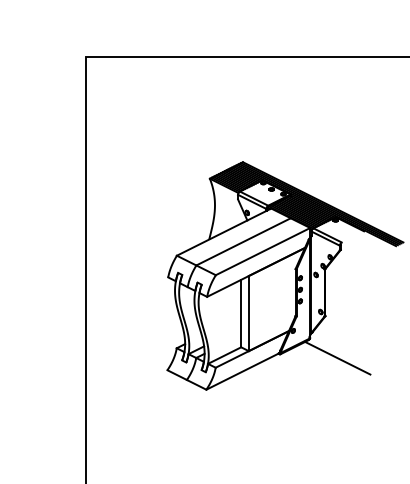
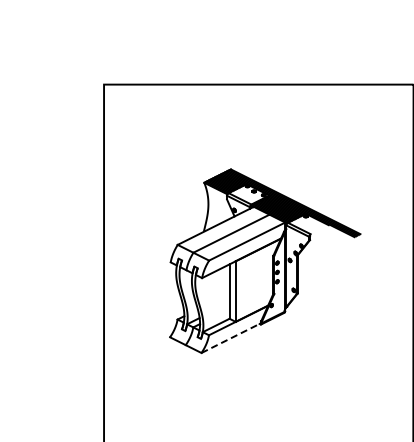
line: (337, 358) -> (307, 327), removed
line: (243, 370) -> (231, 337), solid -> dashed

